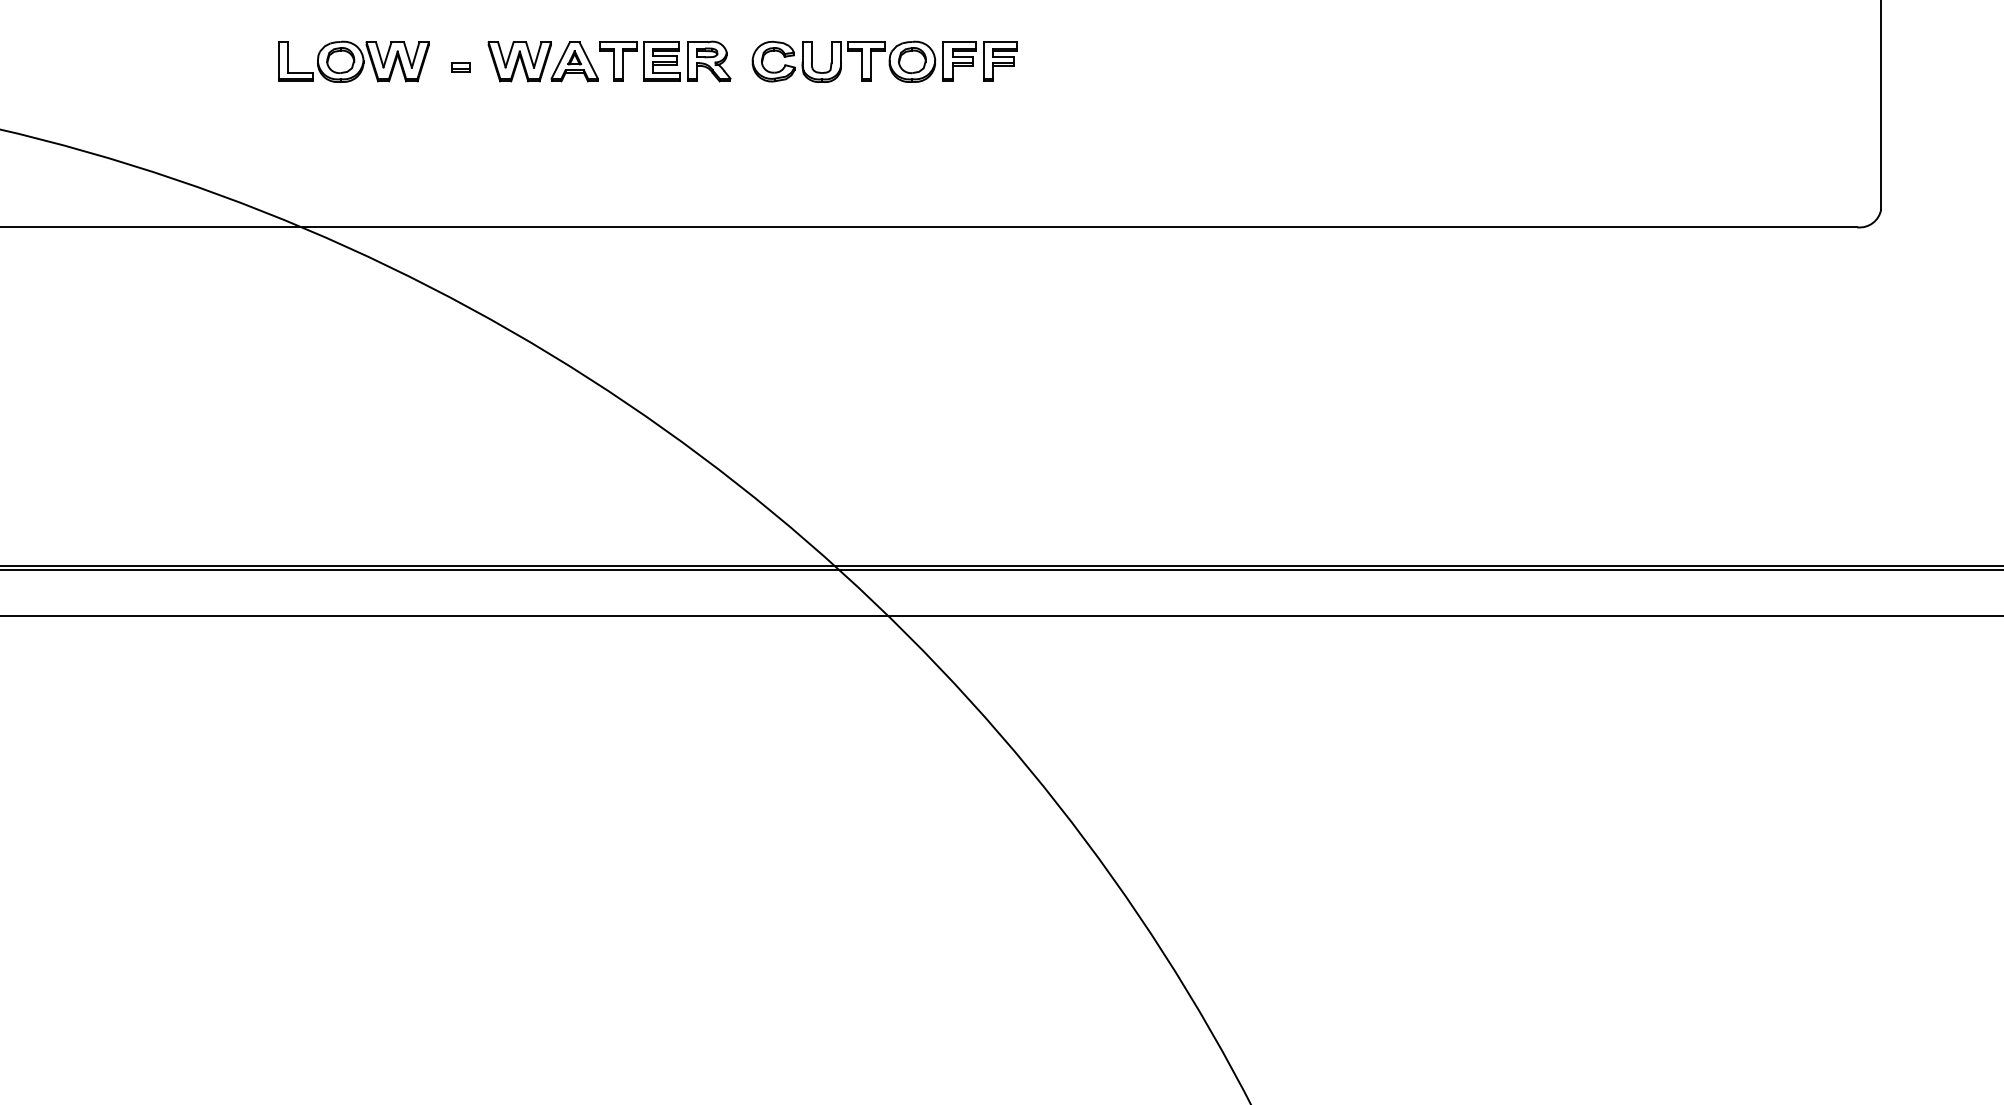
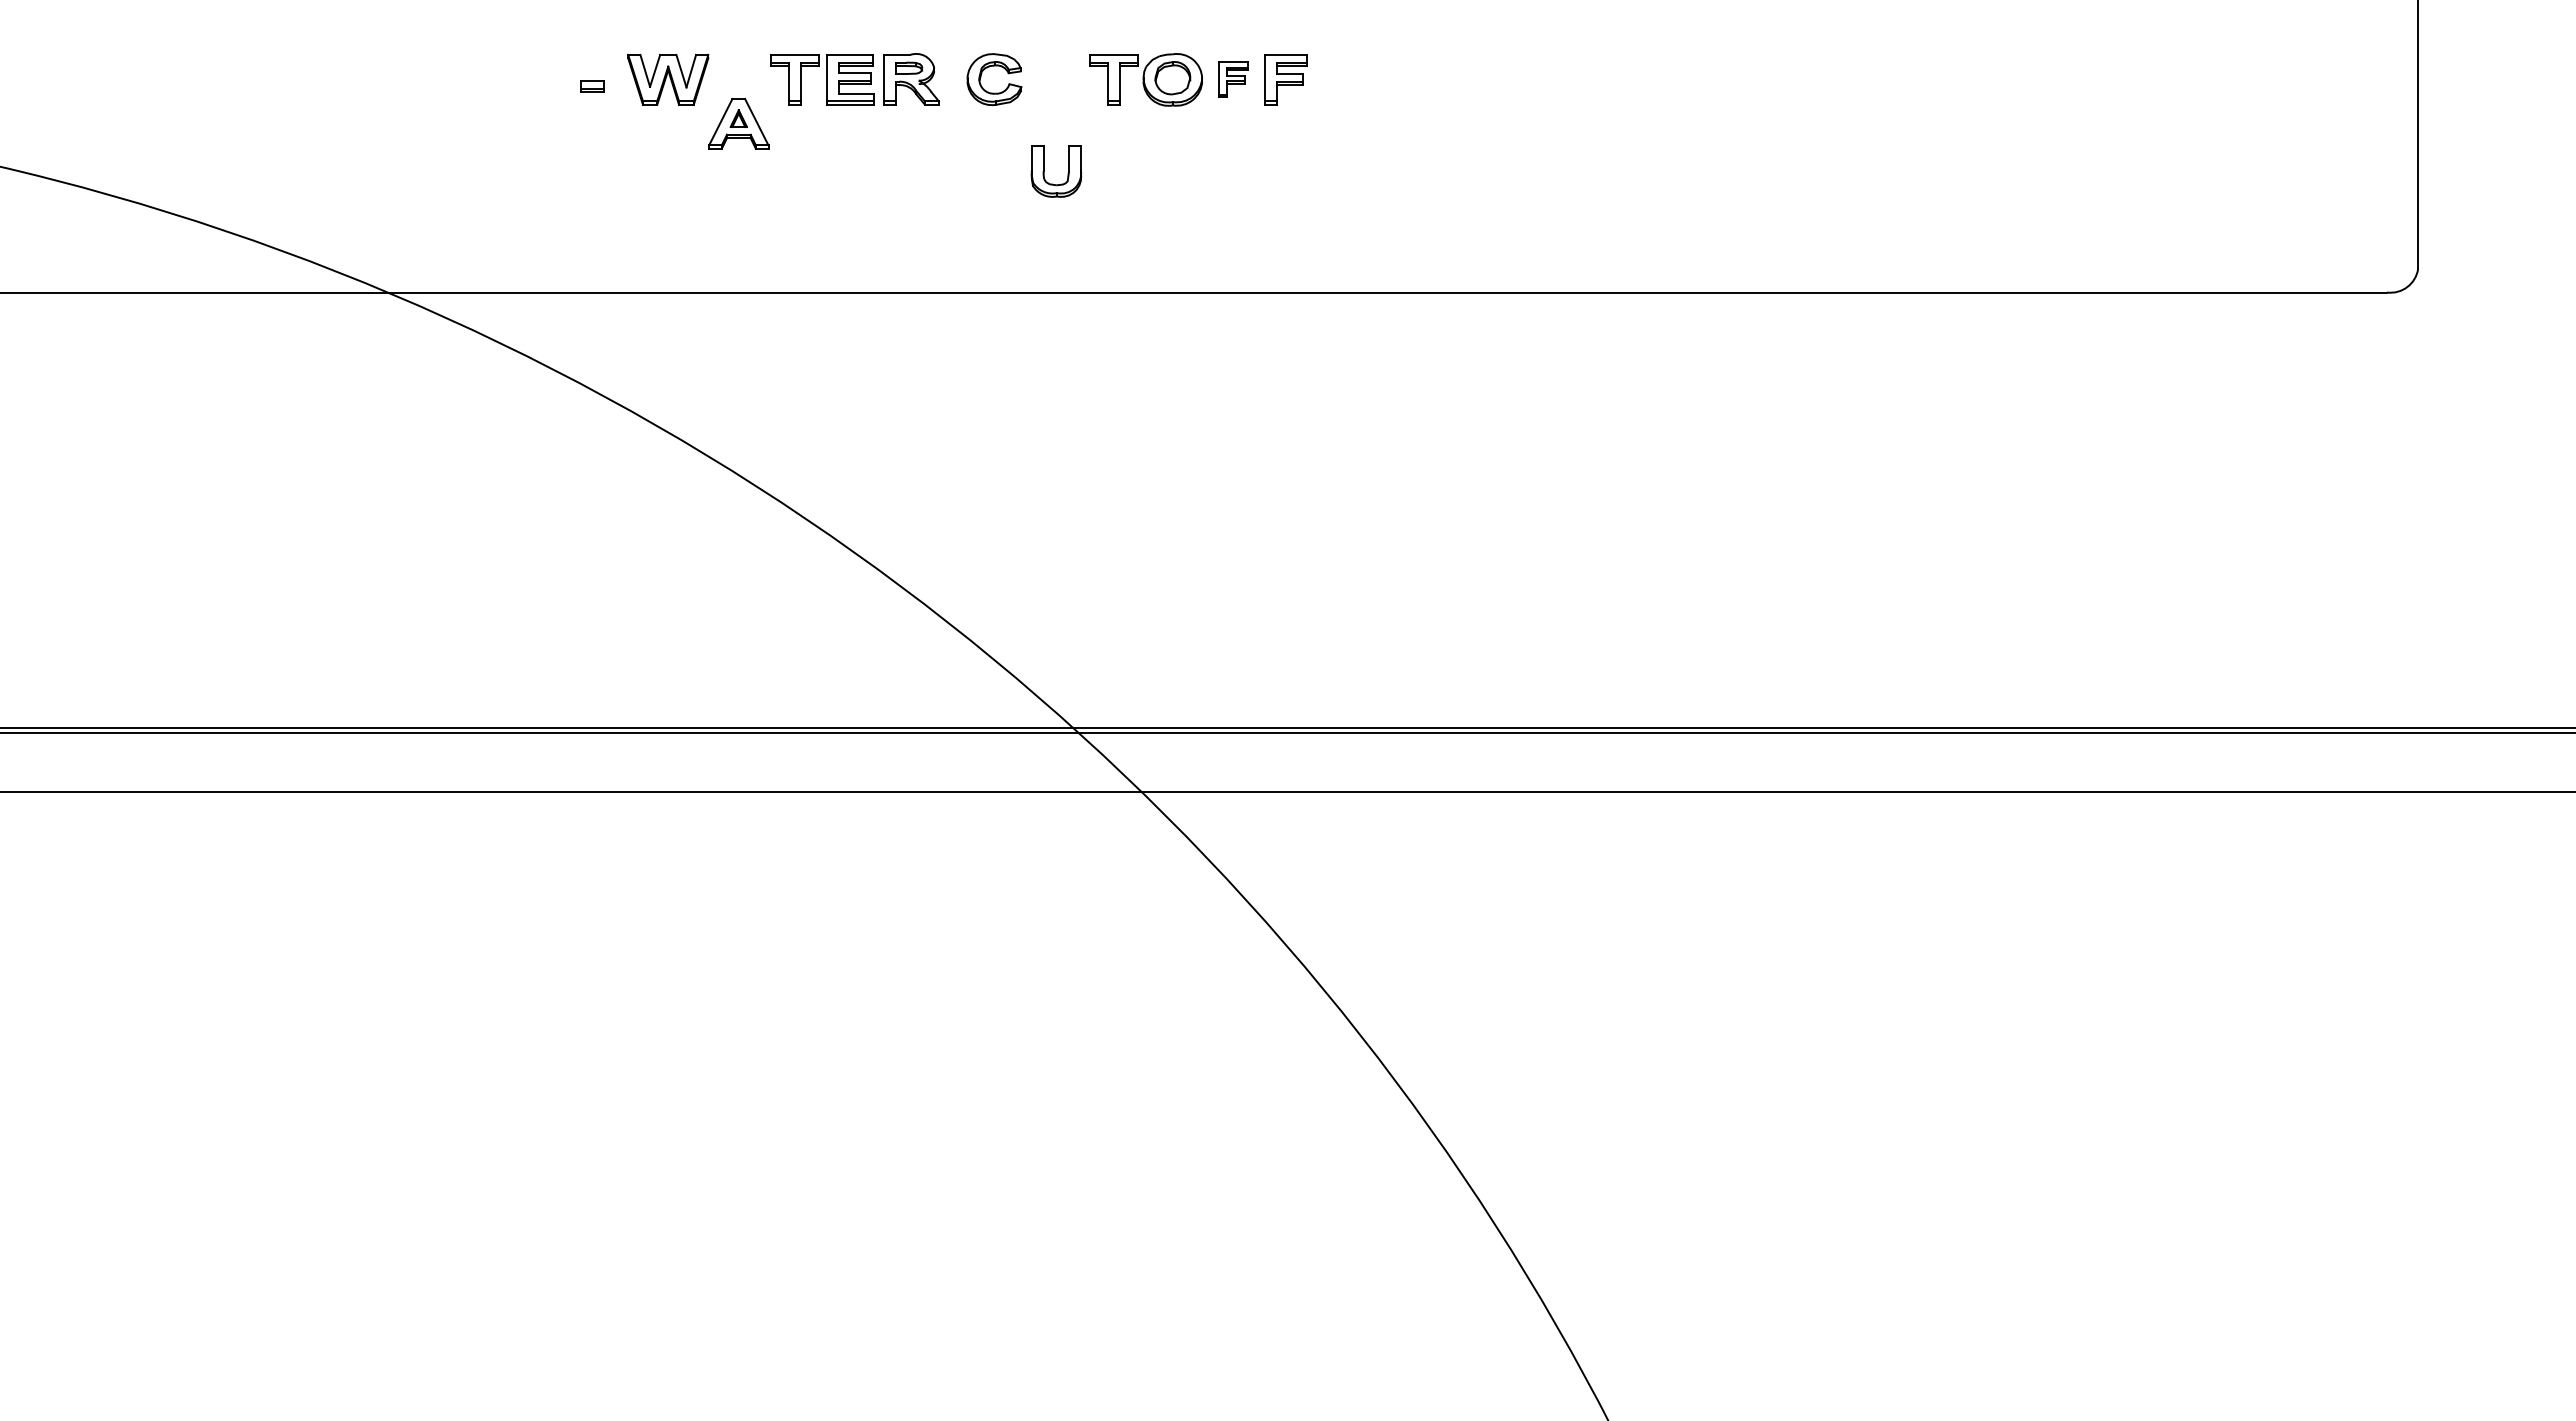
part: (354, 61) -> (455, 79), removed
part: (574, 61) -> (738, 123), moved
part: (959, 61) -> (1233, 79), size x0.7
part: (830, 63) -> (1067, 173), moved

